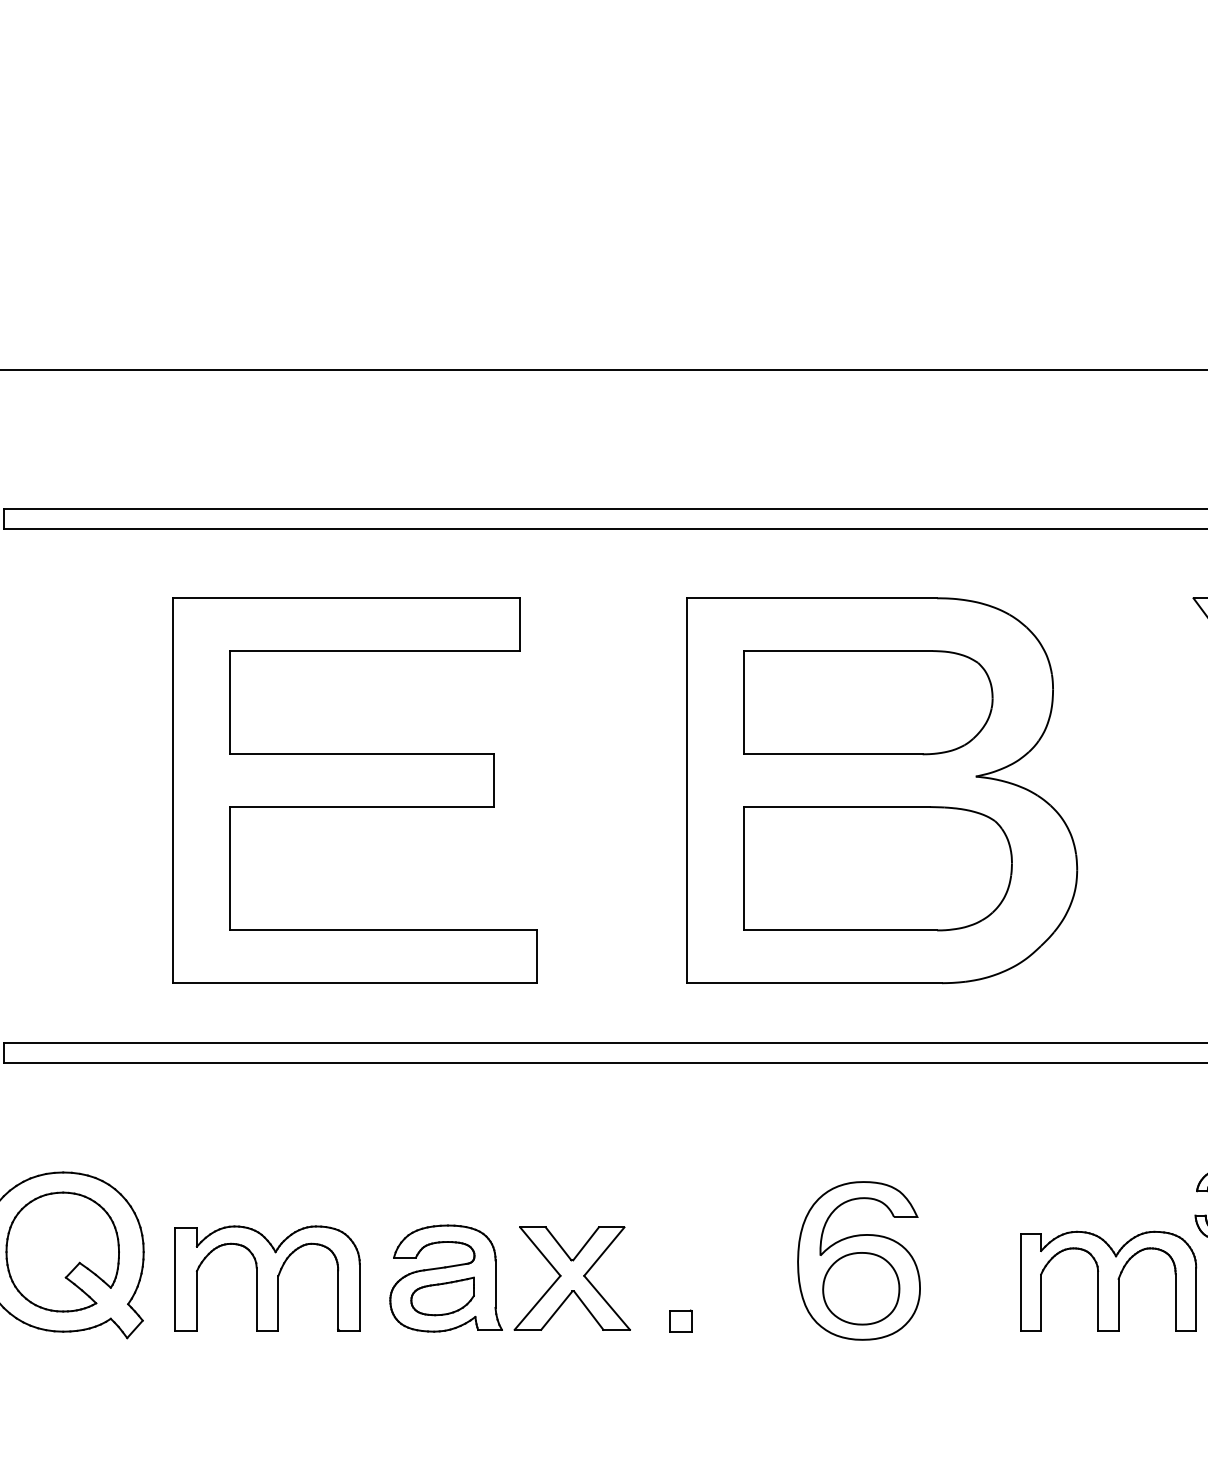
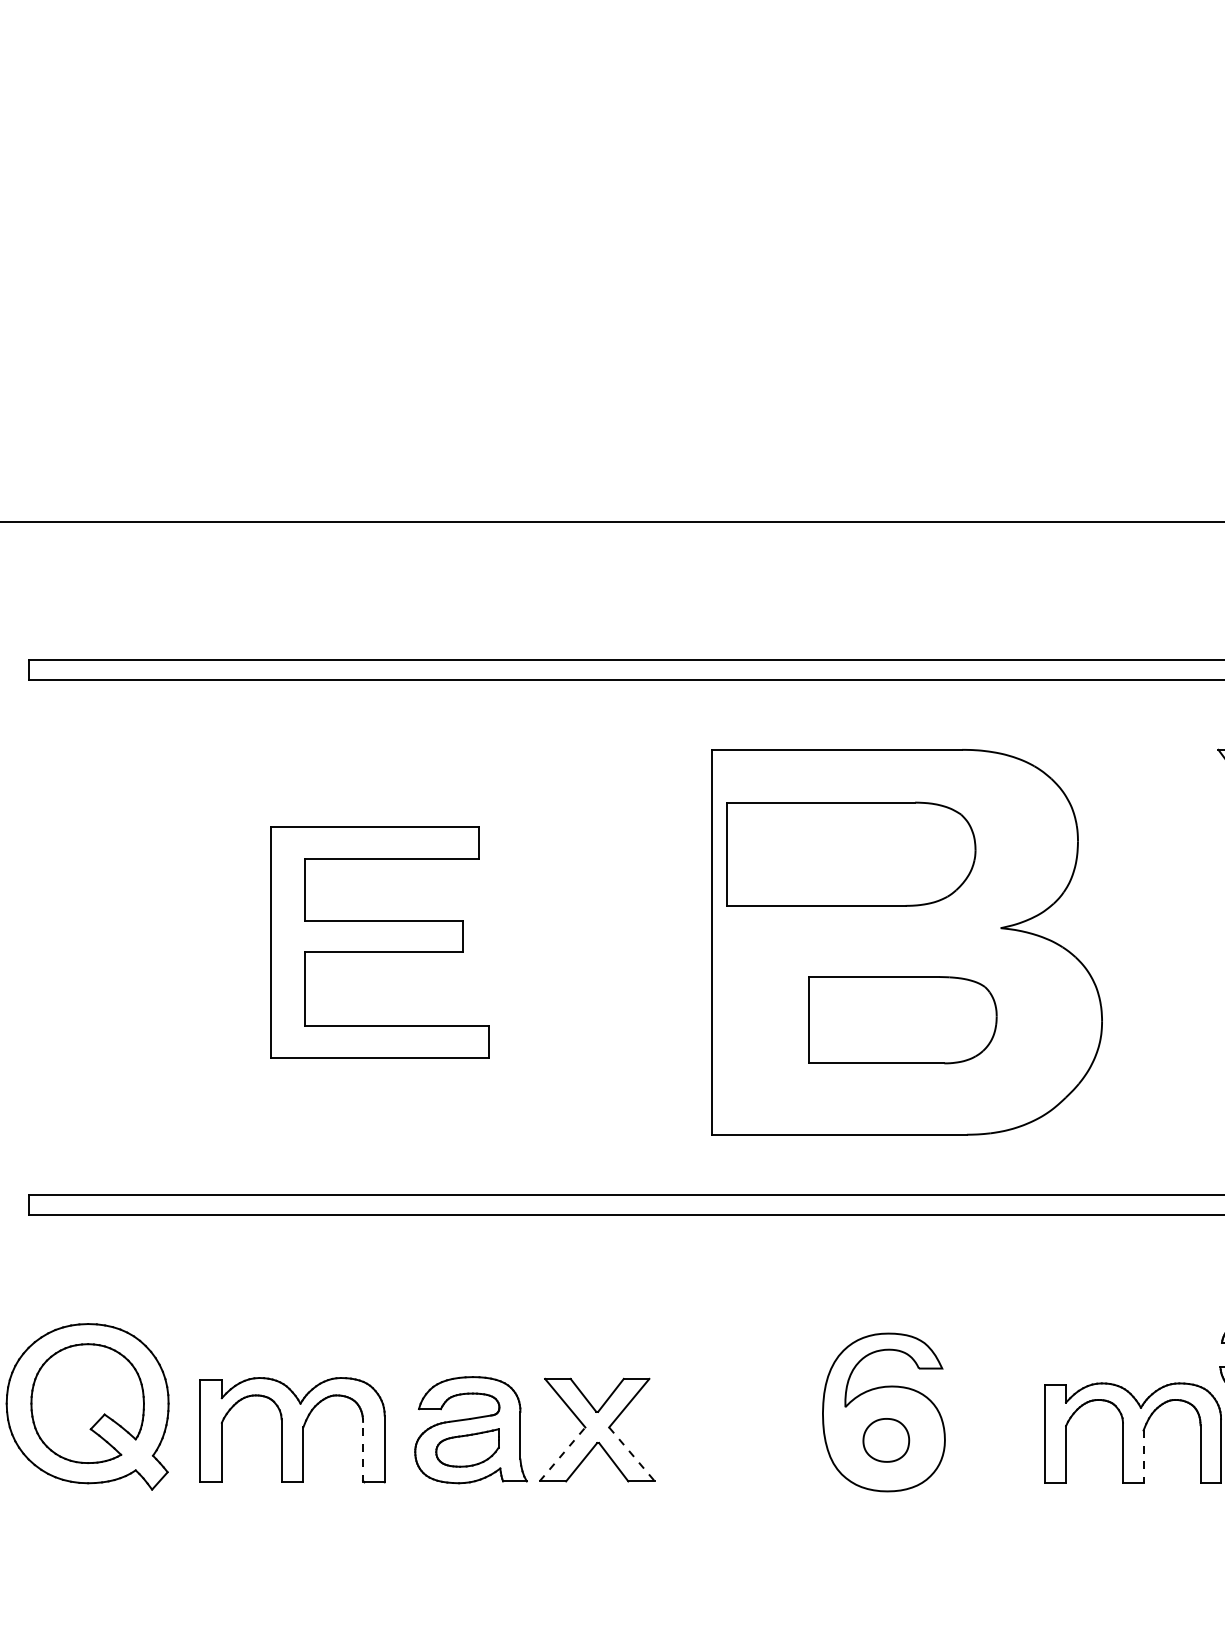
part: (868, 701) -> (851, 853), moved
part: (354, 790) -> (379, 942), size x0.6
part: (877, 867) -> (902, 1019), size x0.7
part: (861, 1288) -> (886, 1440), size x0.6
line: (338, 1299) -> (363, 1451), solid -> dashed
line: (537, 1302) -> (562, 1454), solid -> dashed
line: (607, 1302) -> (632, 1454), solid -> dashed
line: (1118, 1305) -> (1143, 1457), solid -> dashed
part: (680, 1320) -> (705, 1472), removed

